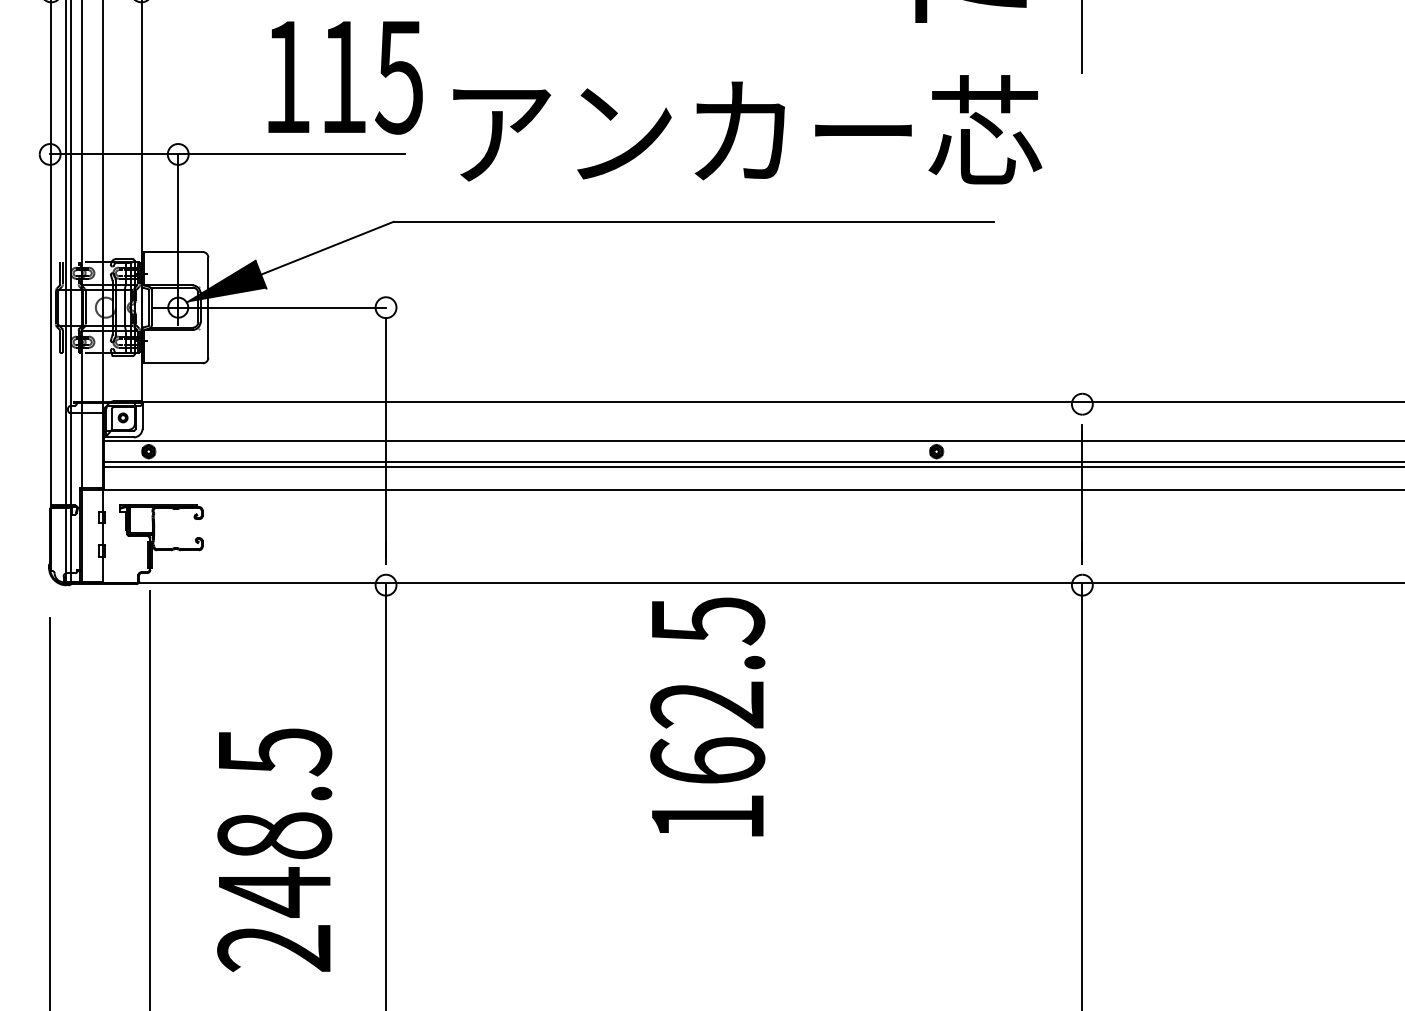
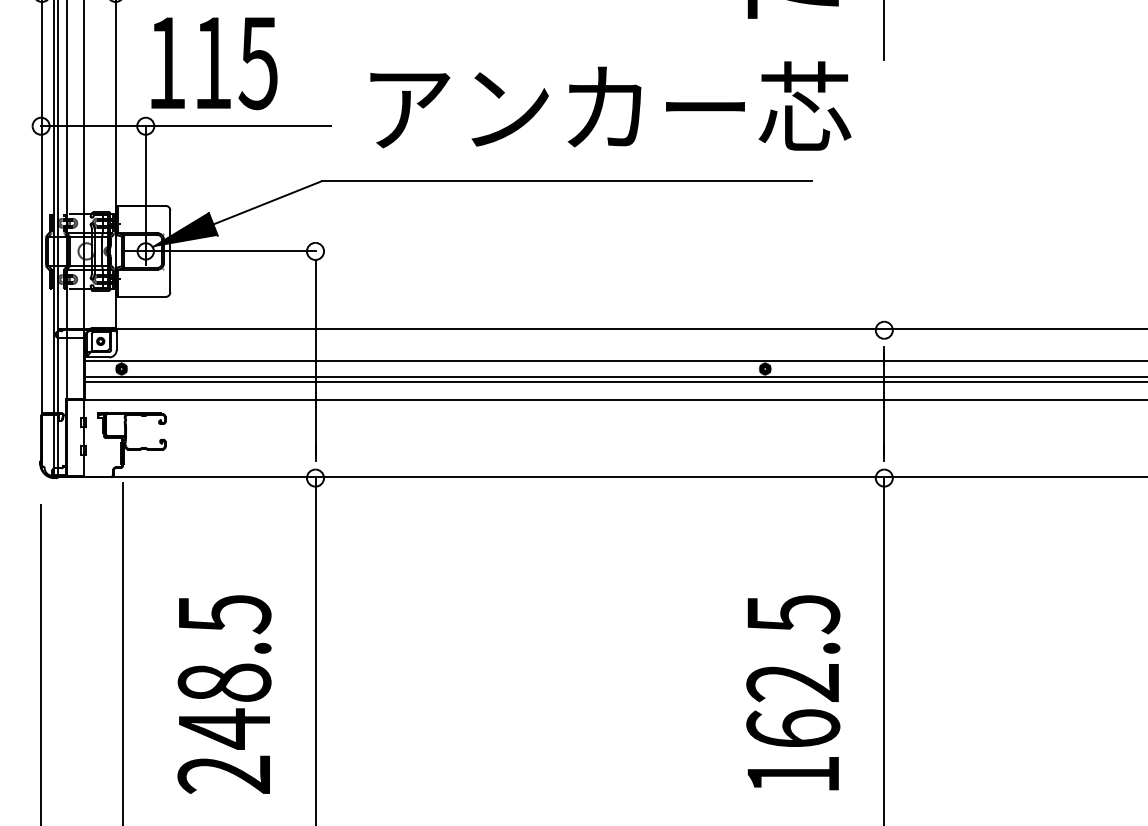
text: (345, 77) -> (214, 63), moved
text: (708, 716) -> (793, 692), moved

